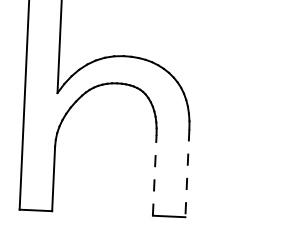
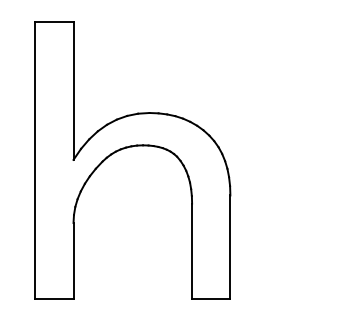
line: (187, 173) -> (230, 247), dashed -> solid
line: (155, 175) -> (192, 251), dashed -> solid

